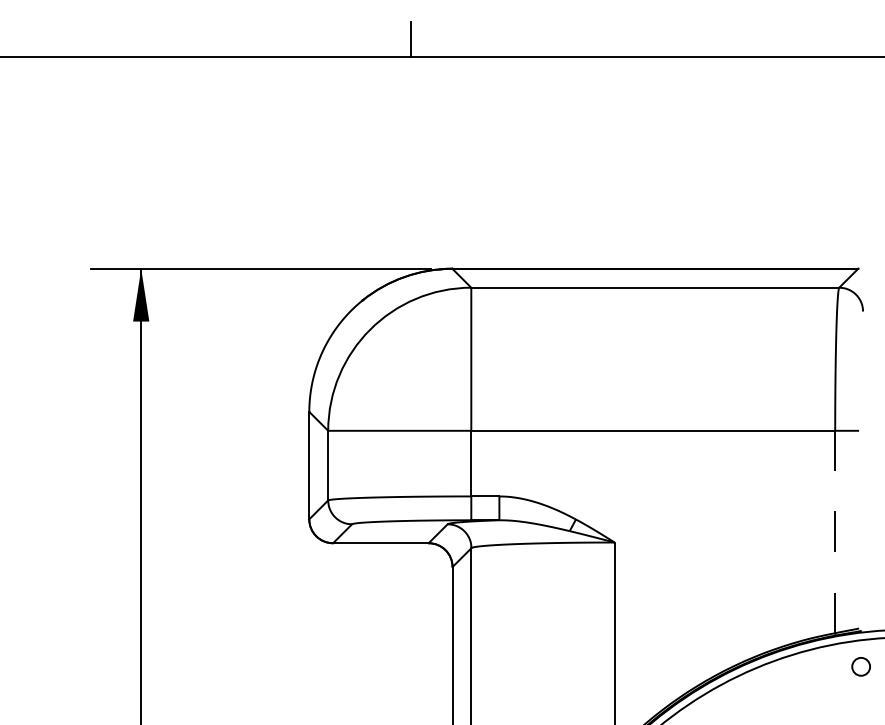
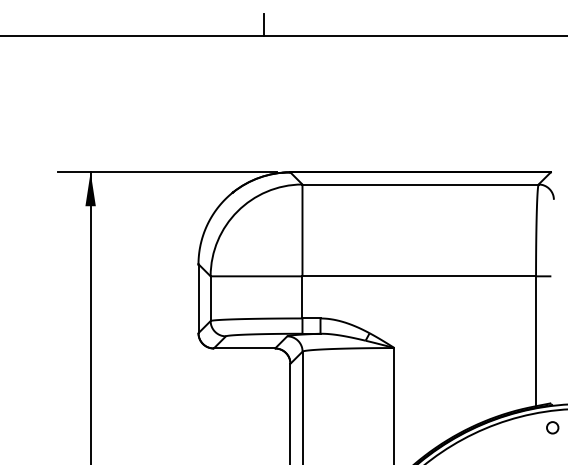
line: (835, 532) -> (536, 341), dashed -> solid

